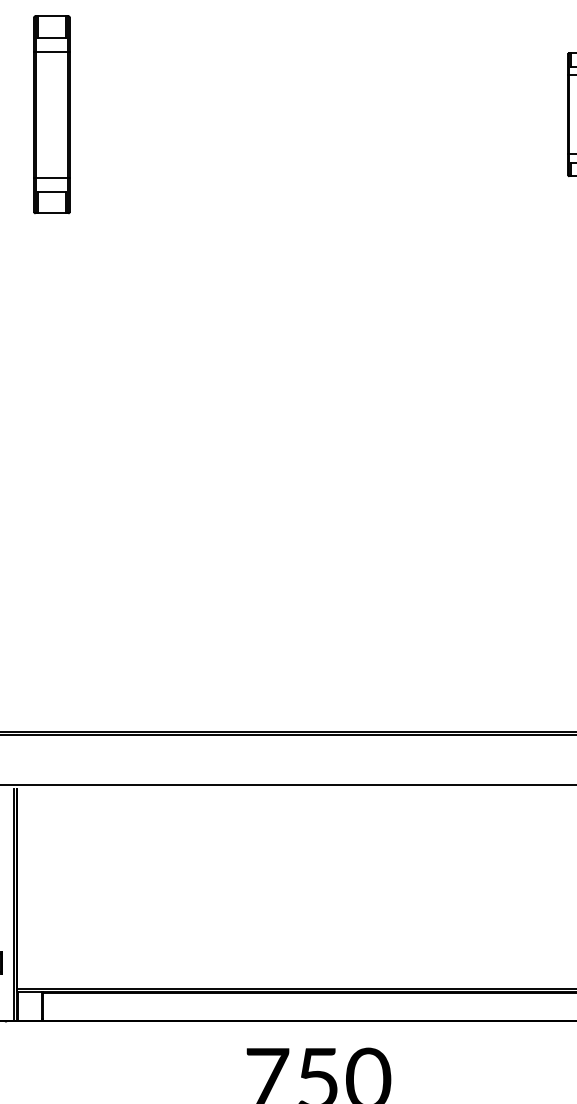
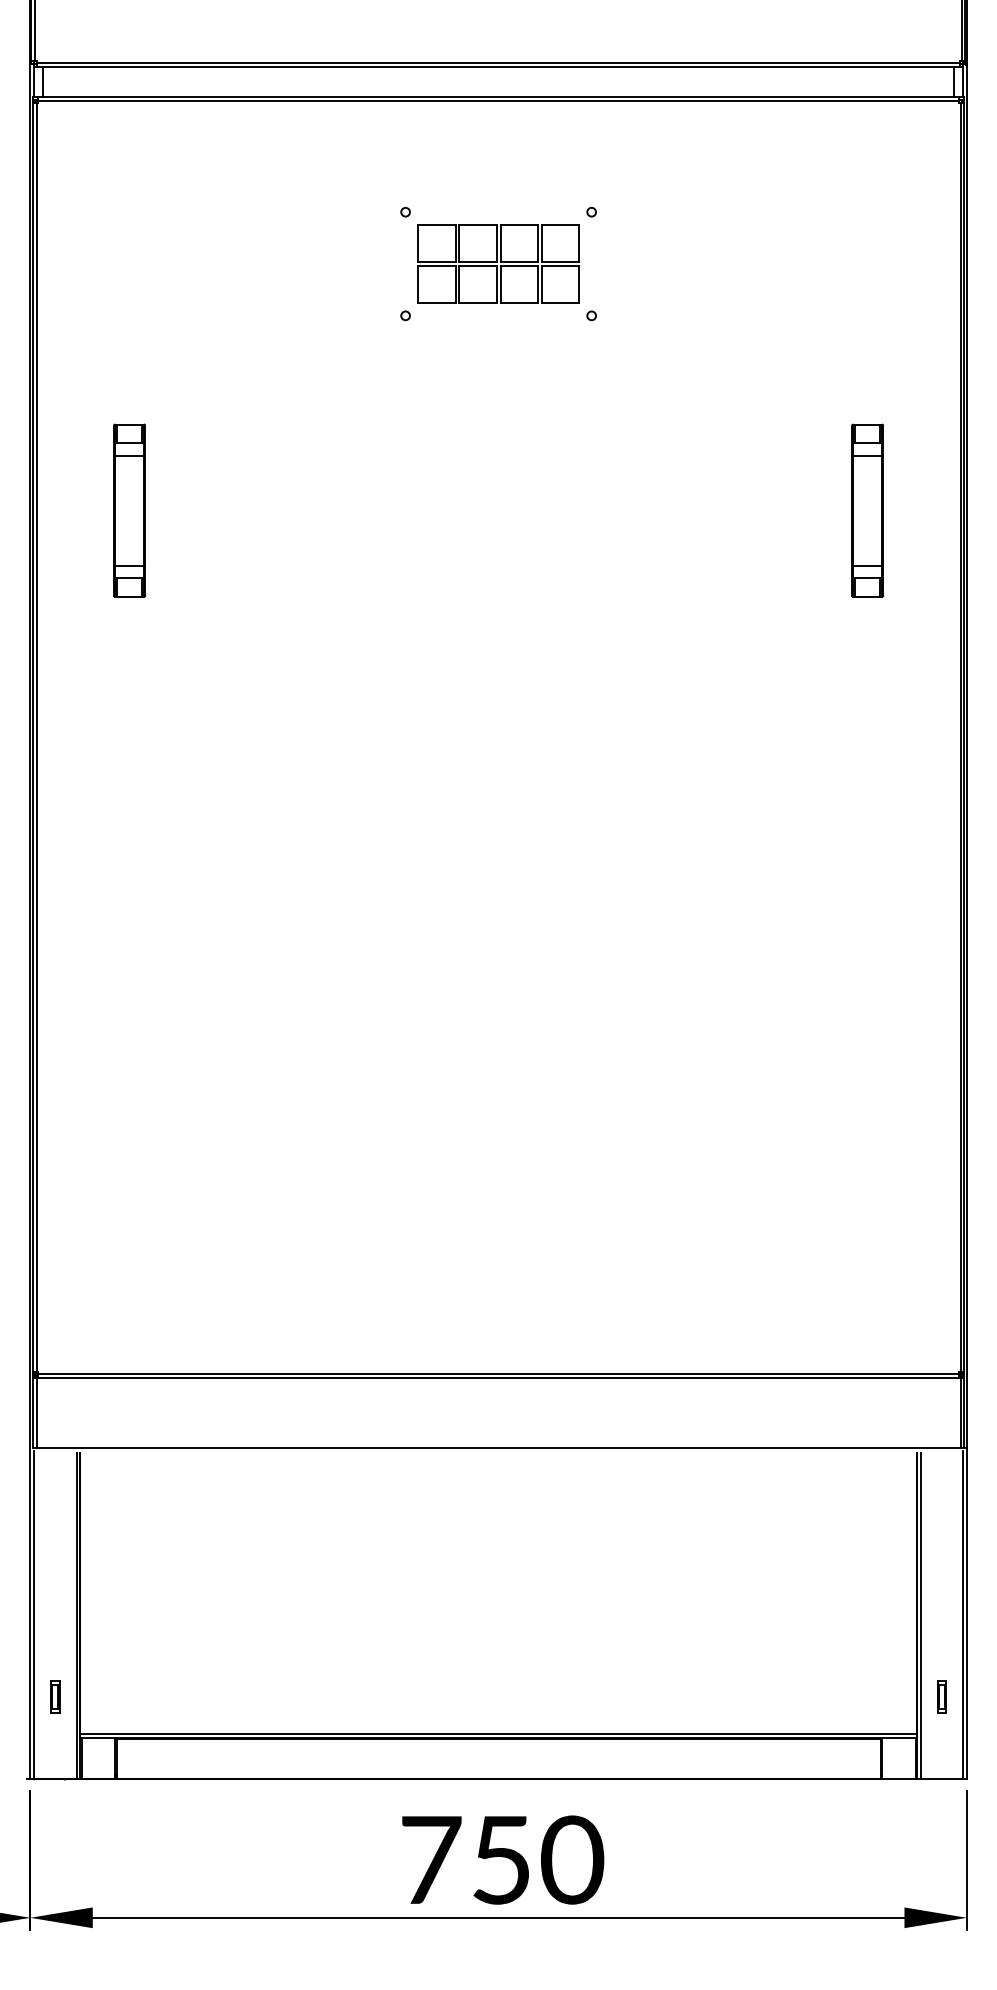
part: (51, 114) -> (129, 510), size x0.62

